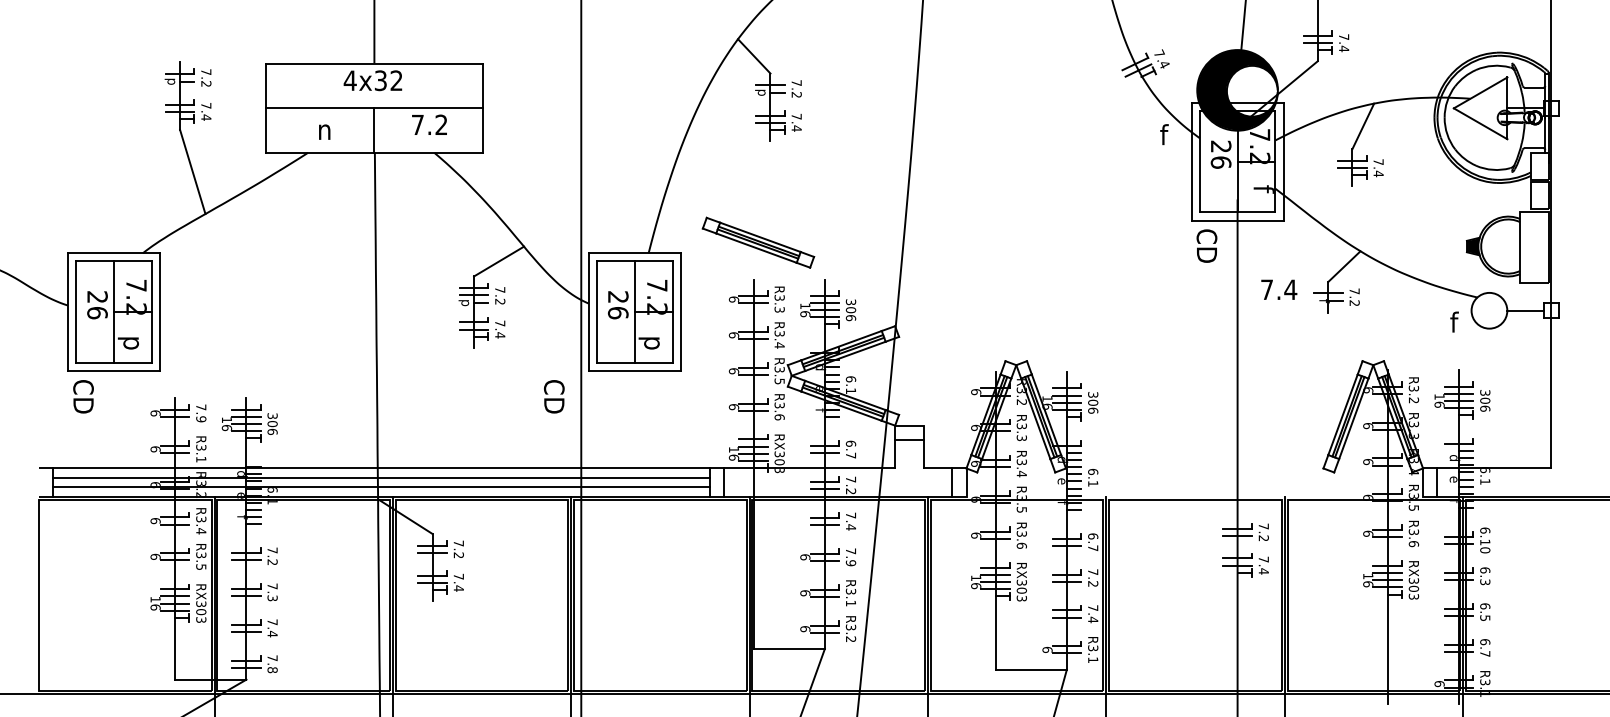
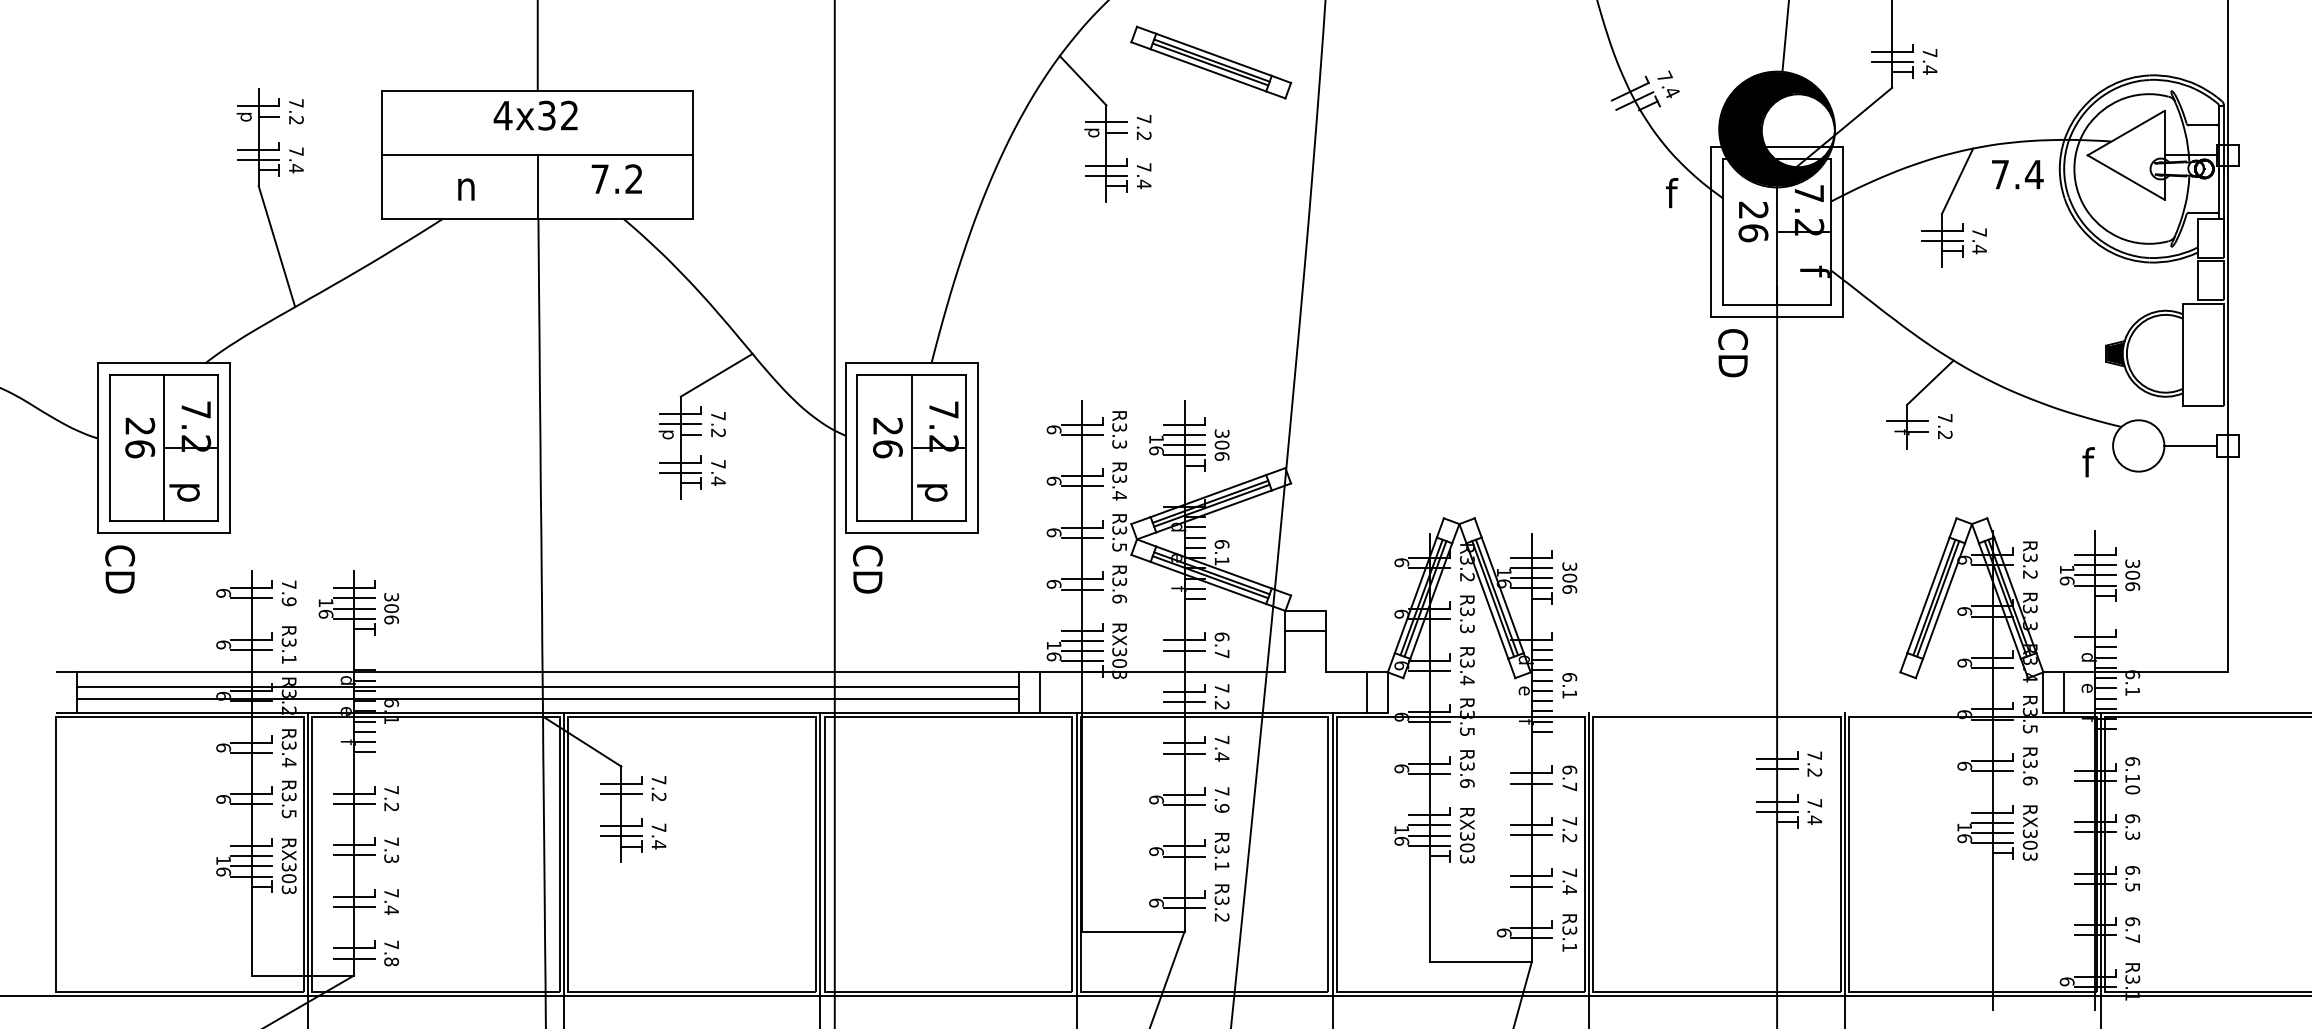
part: (758, 242) -> (1211, 62), moved
text: (1279, 289) -> (2018, 174), moved
text: (554, 396) -> (868, 569), moved

